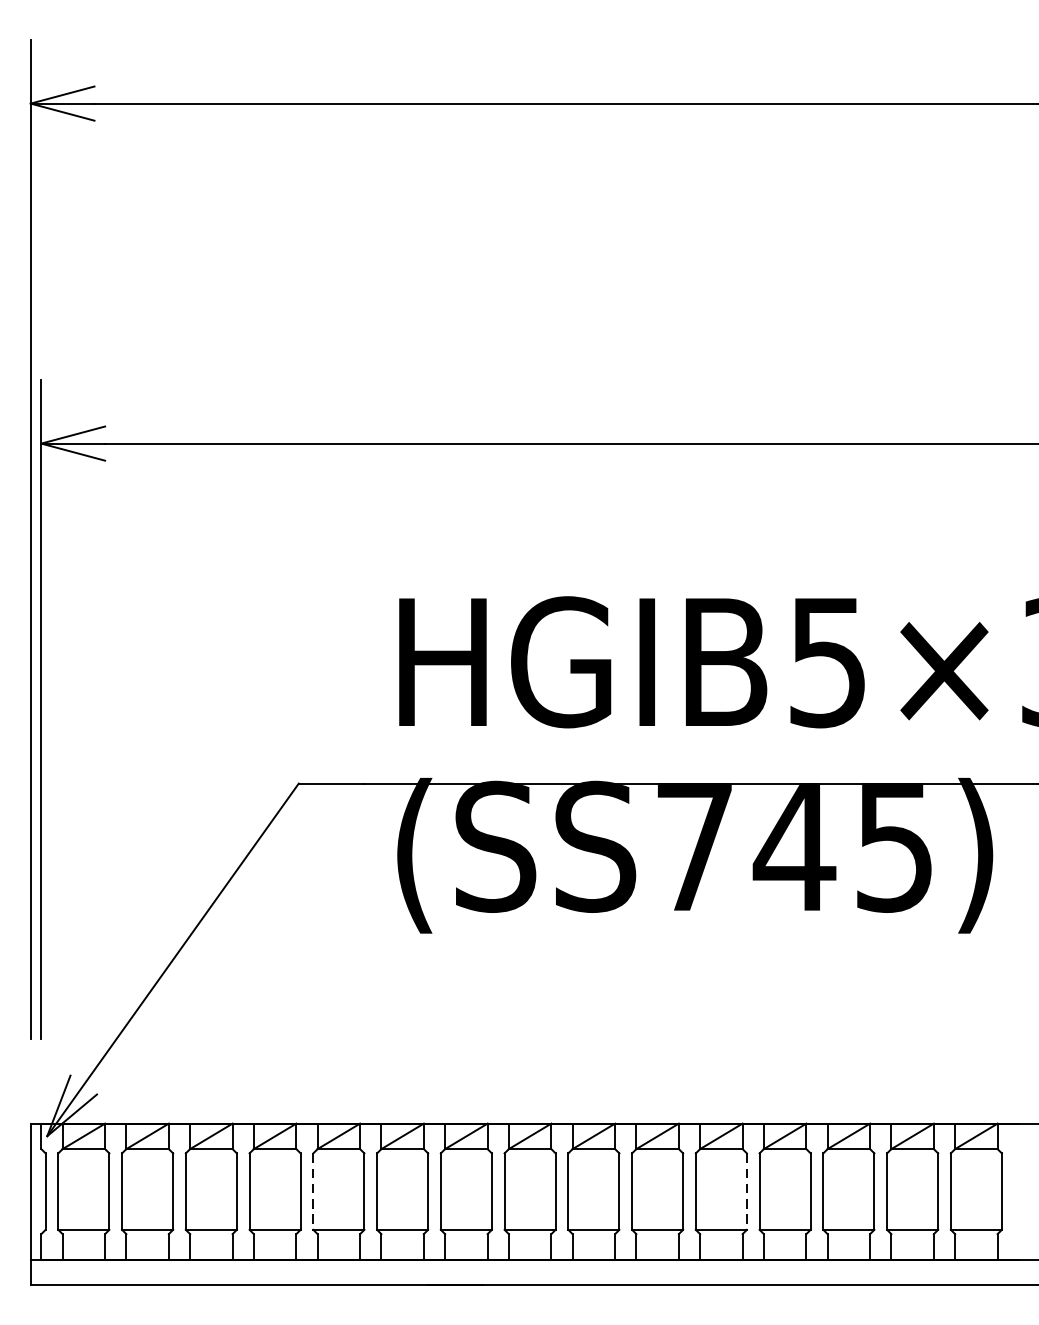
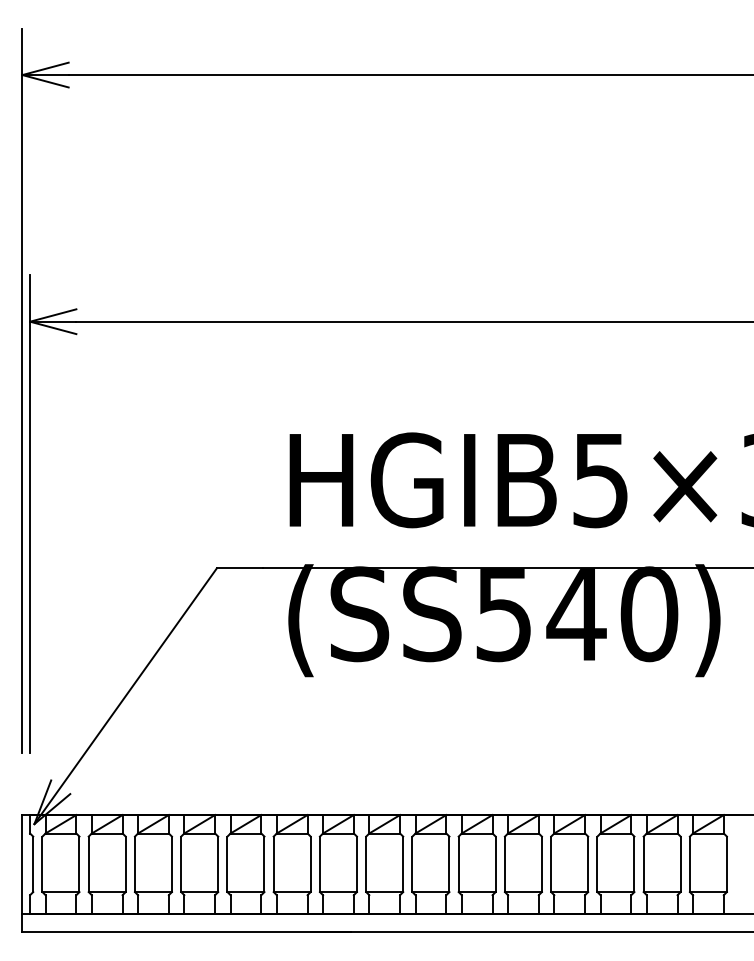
text: (795, 847) -> (577, 614), (SS745) -> (SS540)
line: (313, 1191) -> (227, 864), dashed -> solid
line: (746, 1191) -> (541, 864), dashed -> solid

